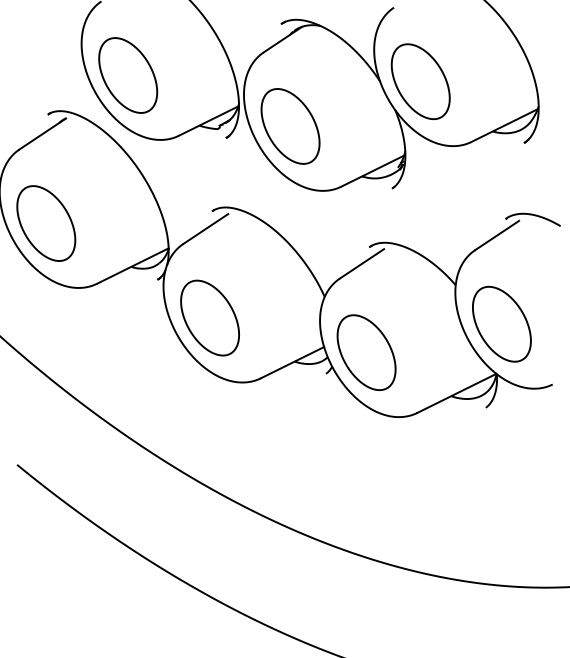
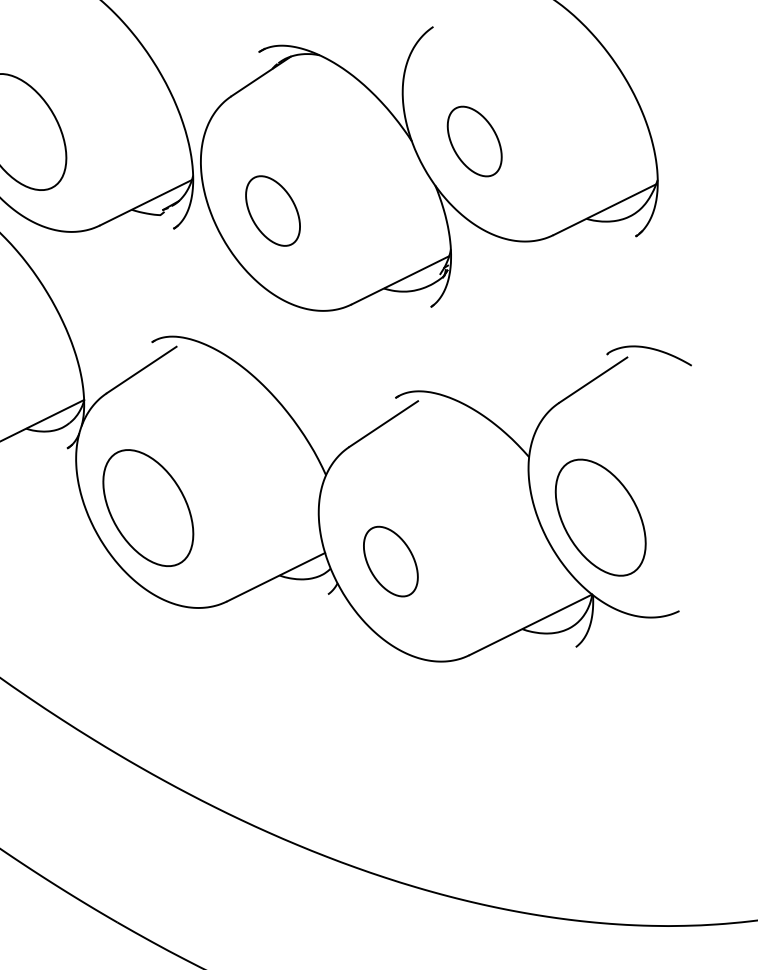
part: (420, 81) -> (474, 141), size x0.6
part: (290, 126) -> (272, 211), size x0.6
part: (366, 352) -> (390, 561), size x0.6

